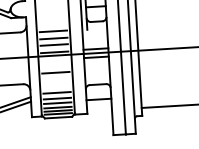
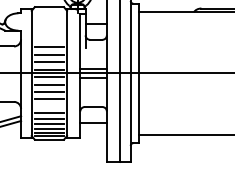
line: (54, 58) -> (48, 76), added
line: (54, 66) -> (48, 84), added
line: (55, 80) -> (48, 99), added

